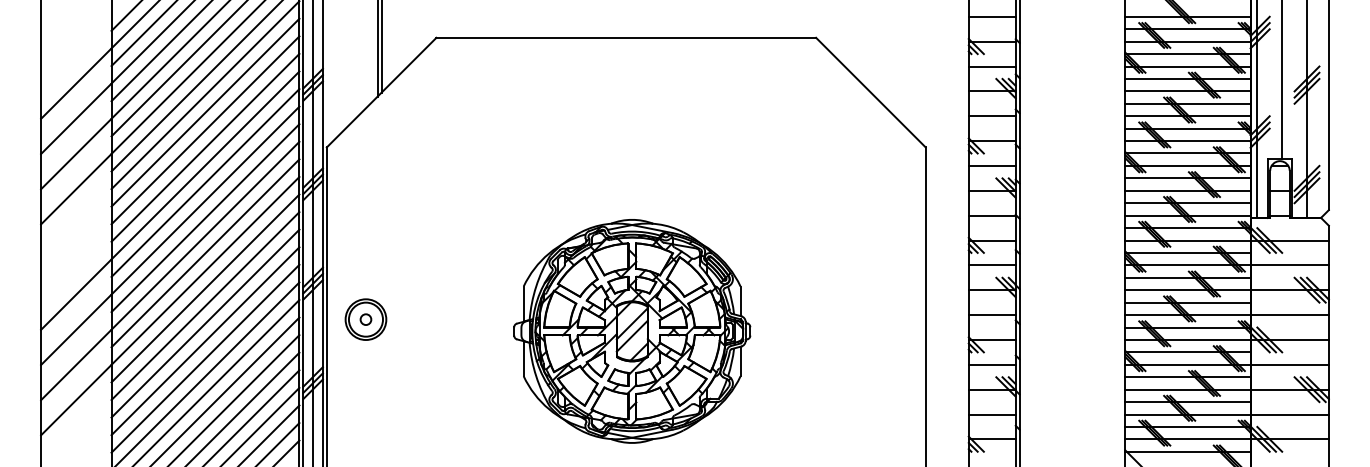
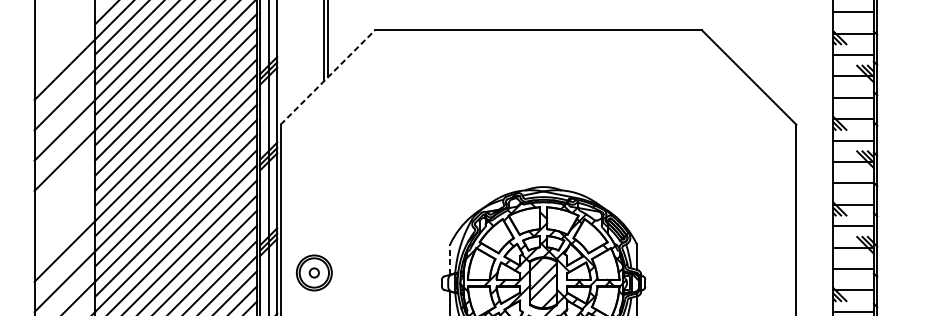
line: (381, 92) -> (327, 77), solid -> dashed
line: (523, 304) -> (449, 259), solid -> dashed

